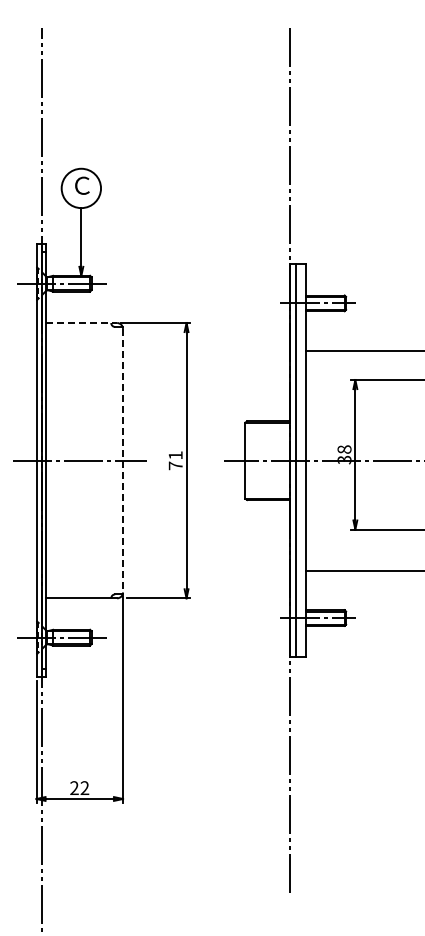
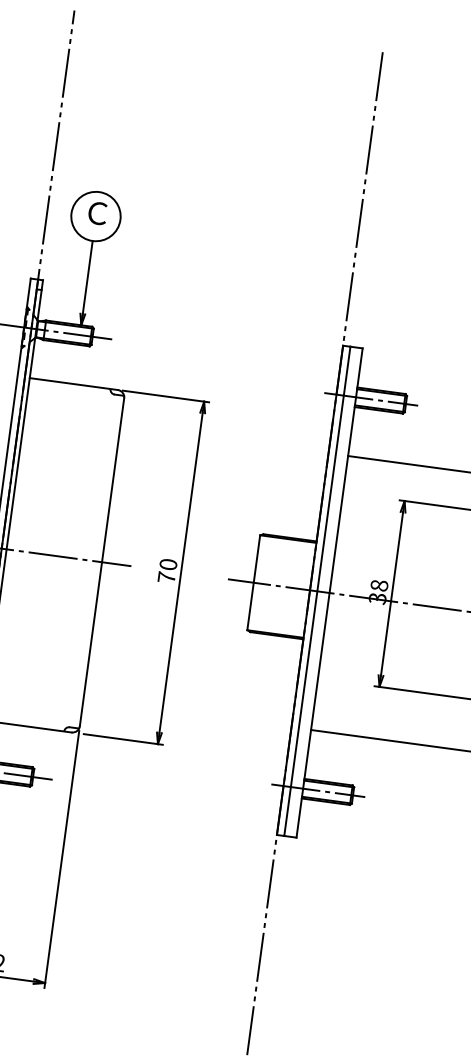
line: (82, 323) -> (74, 384), dashed -> solid
text: (175, 455) -> (168, 564), 71 -> 70
line: (123, 460) -> (102, 562), dashed -> solid

